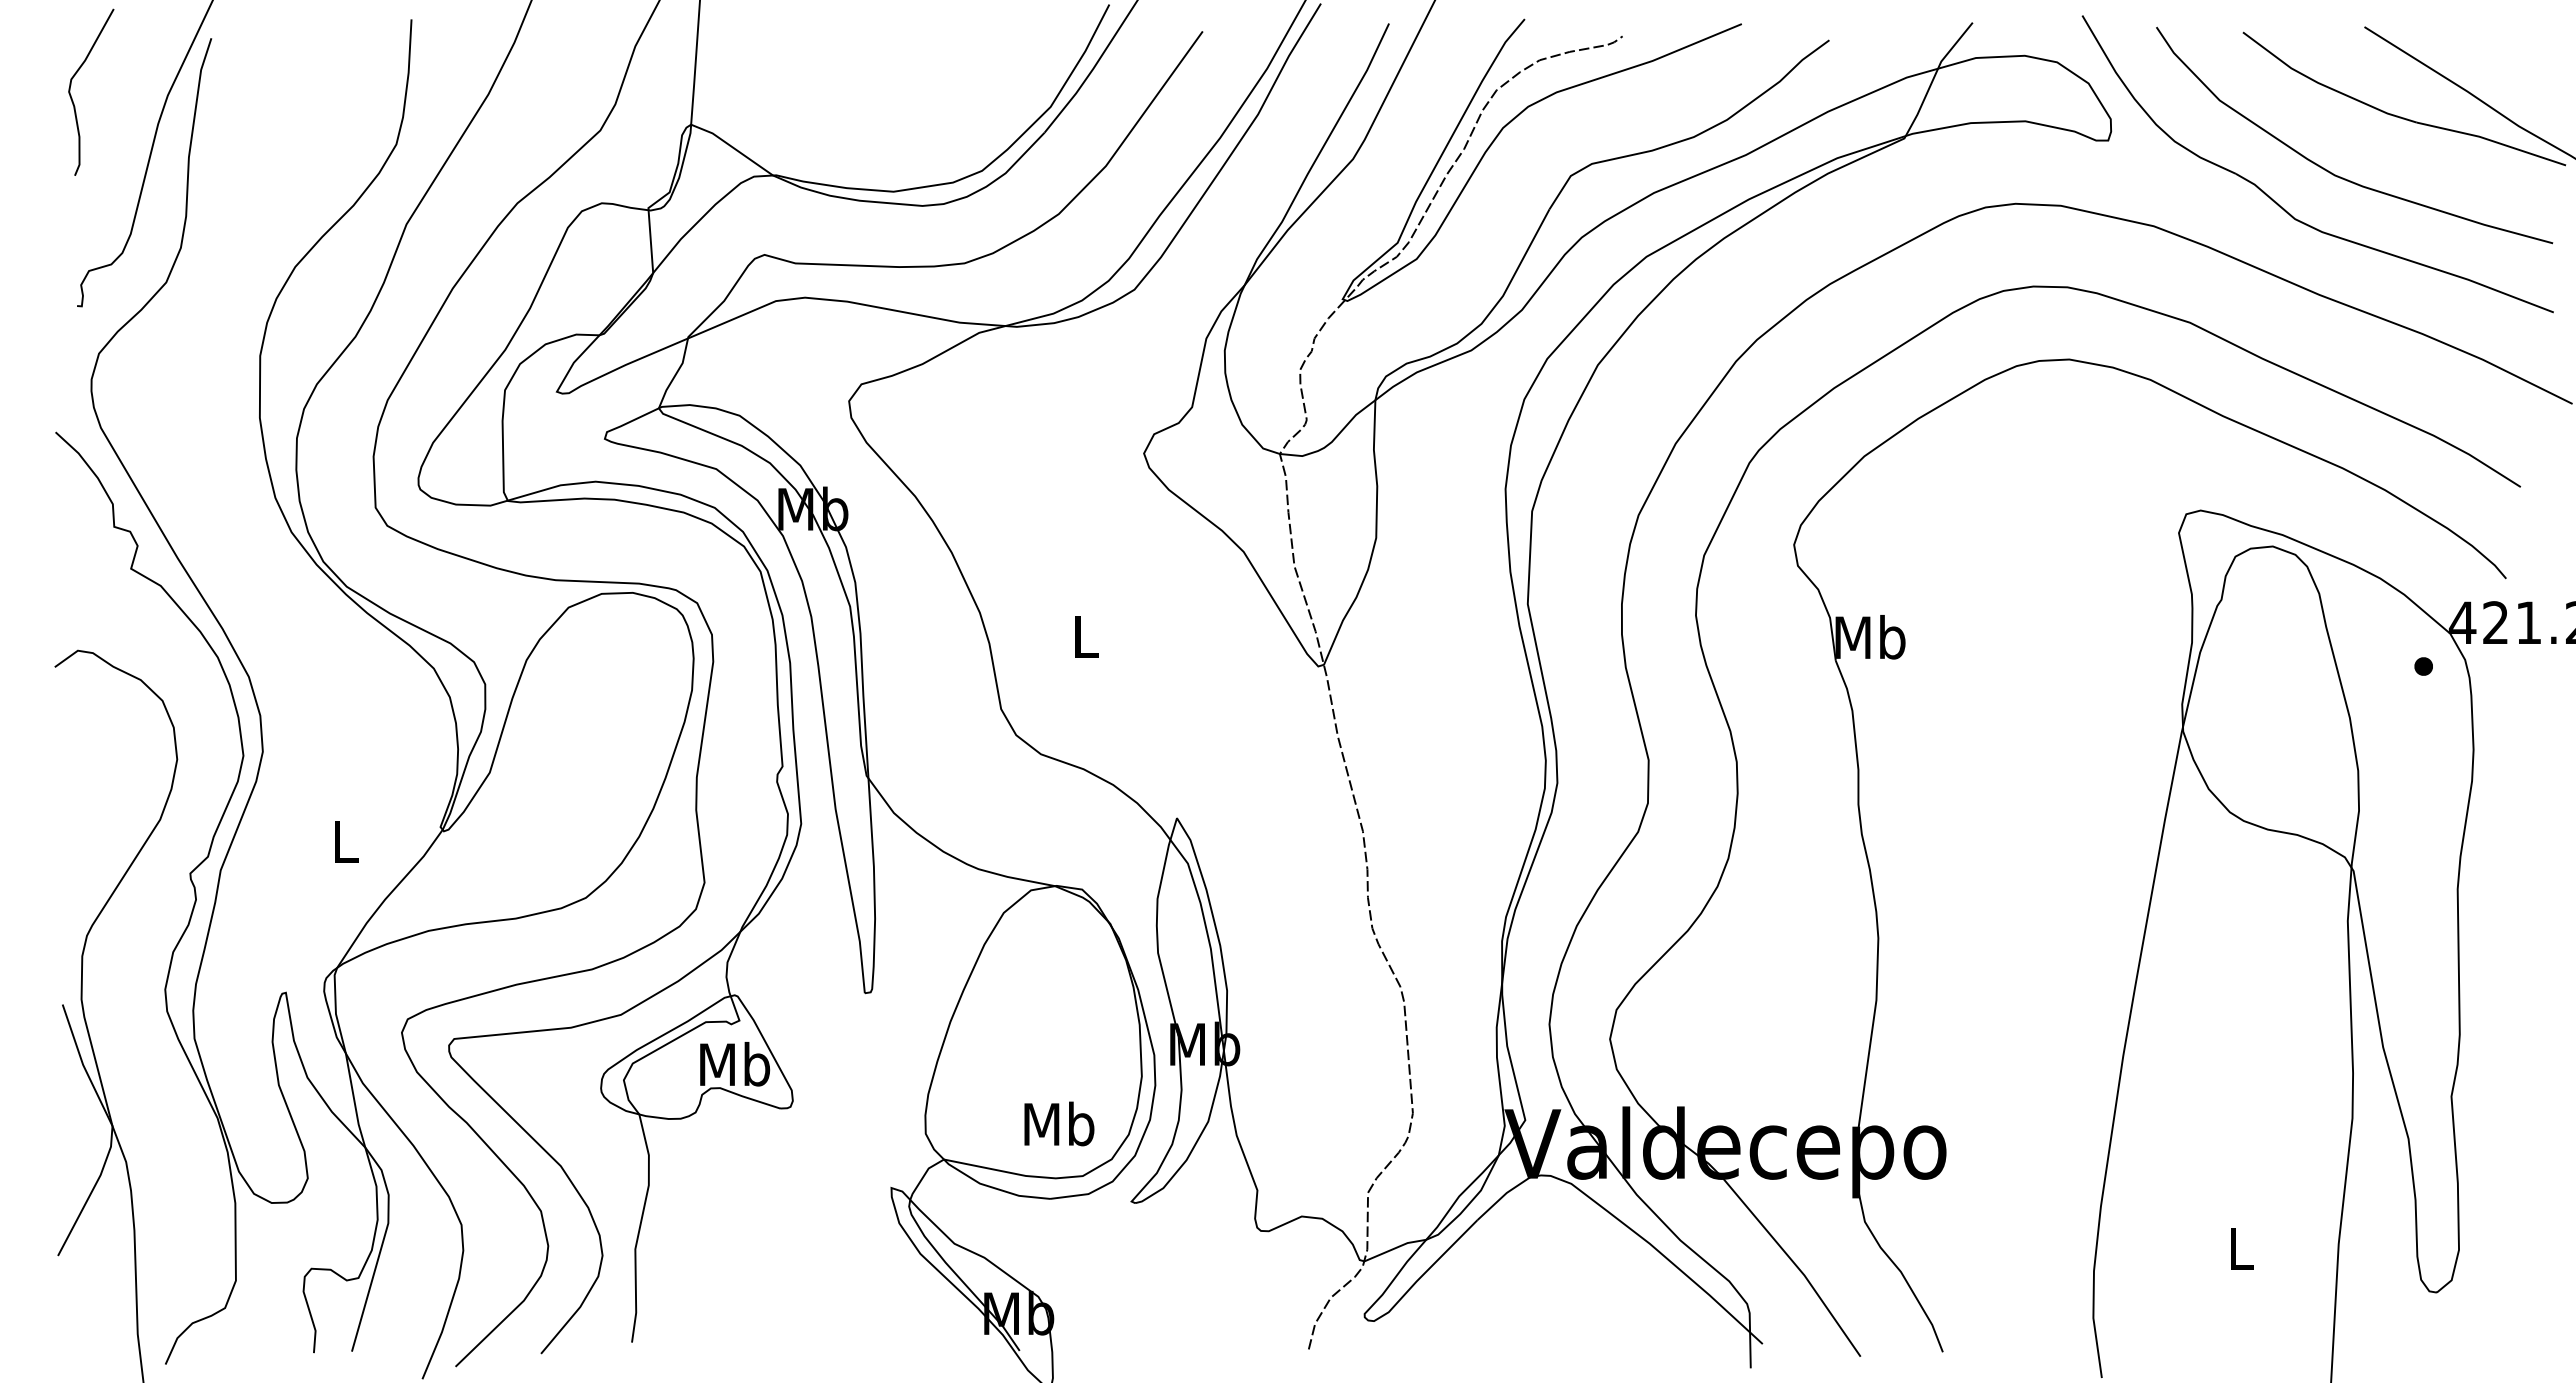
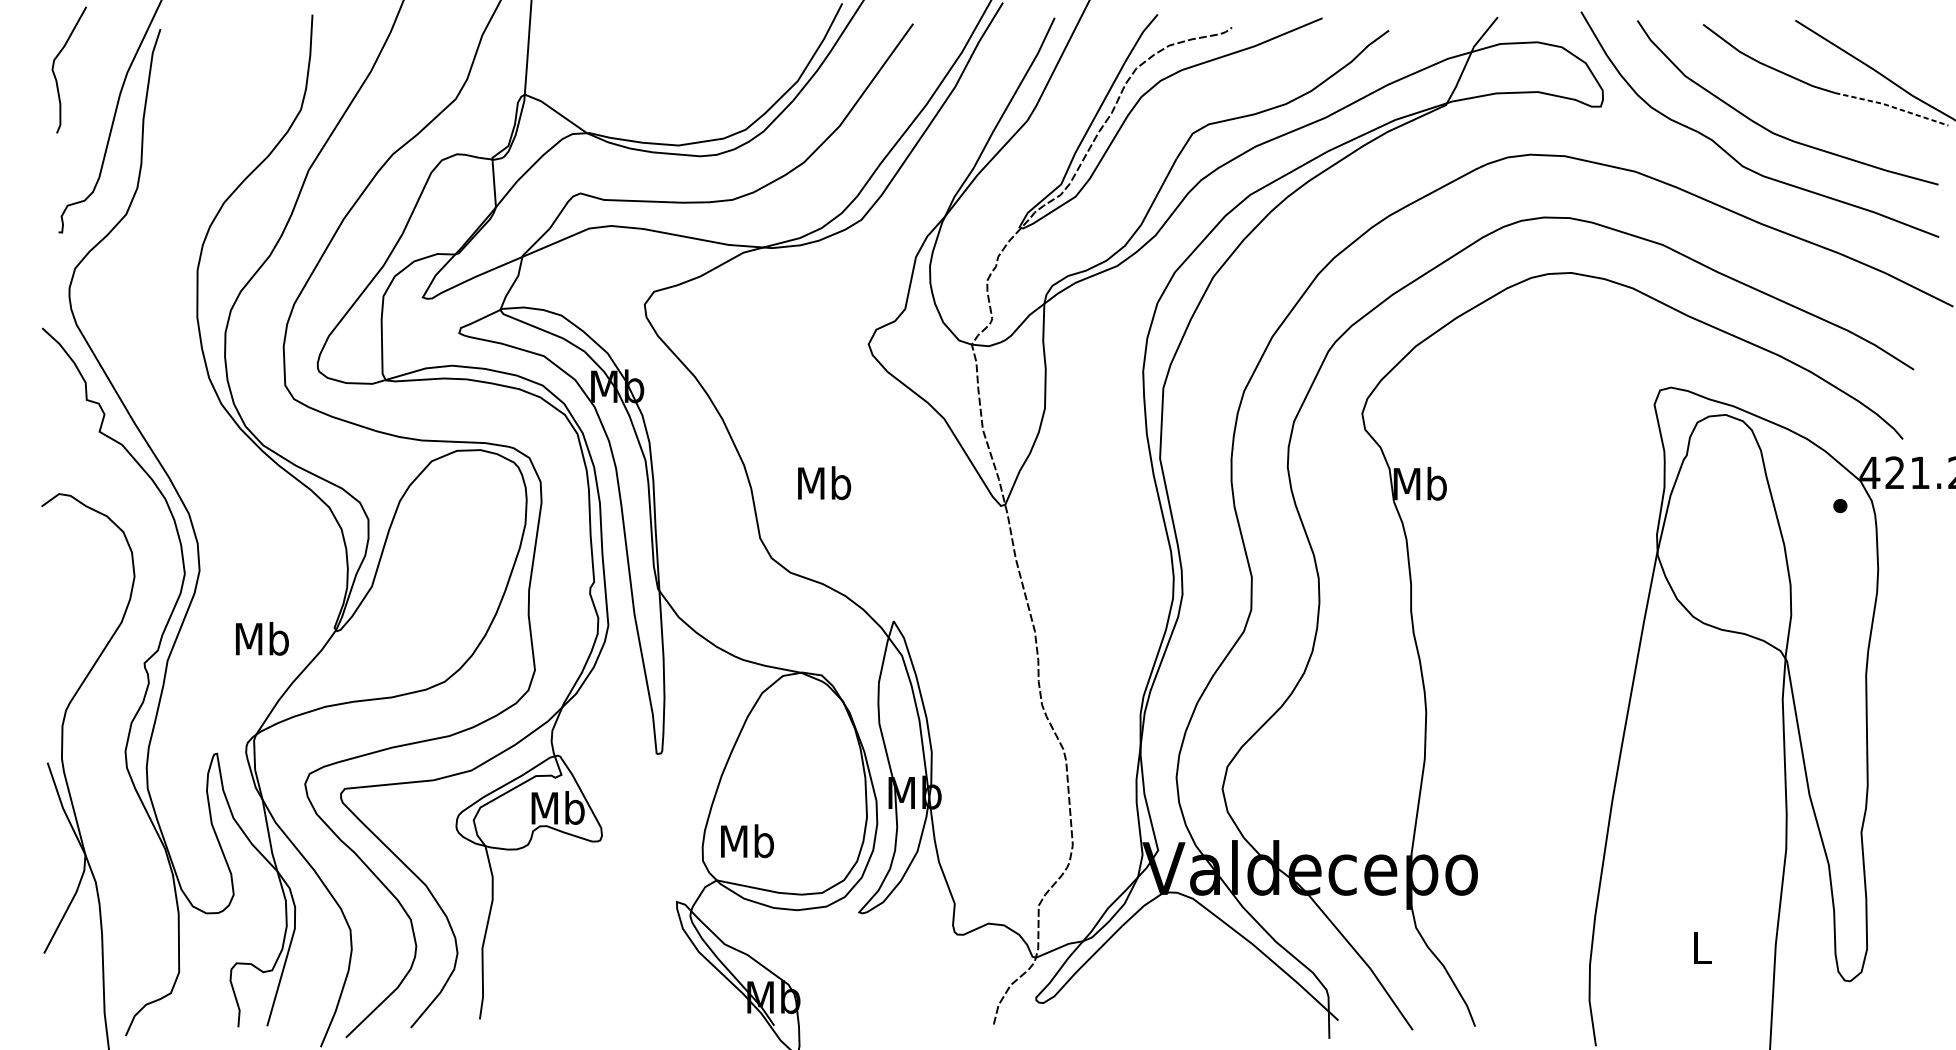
line: (2491, 140) -> (1891, 106), solid -> dashed
text: (1085, 636) -> (824, 483), L -> Mb
text: (345, 841) -> (262, 638), L -> Mb
text: (1059, 1123) -> (747, 840), moved

